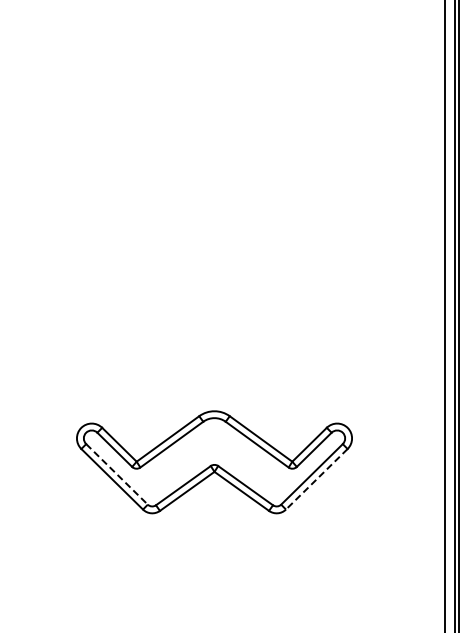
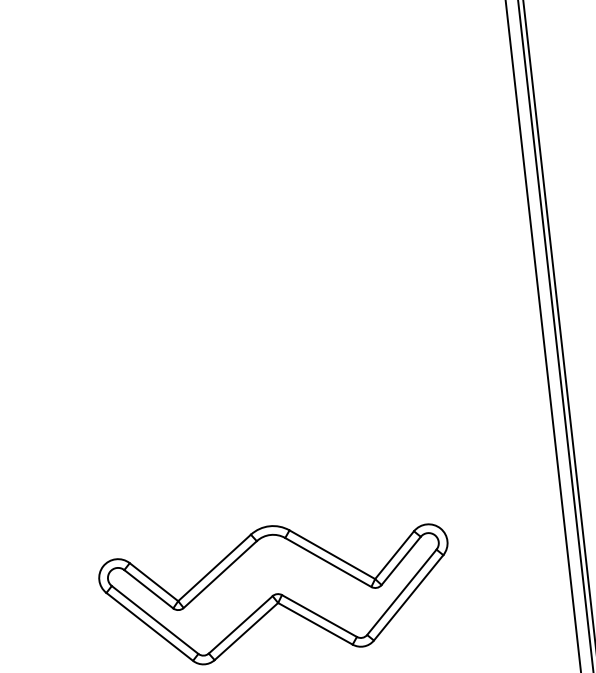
line: (117, 474) -> (155, 620), dashed -> solid
line: (316, 479) -> (408, 598), dashed -> solid

